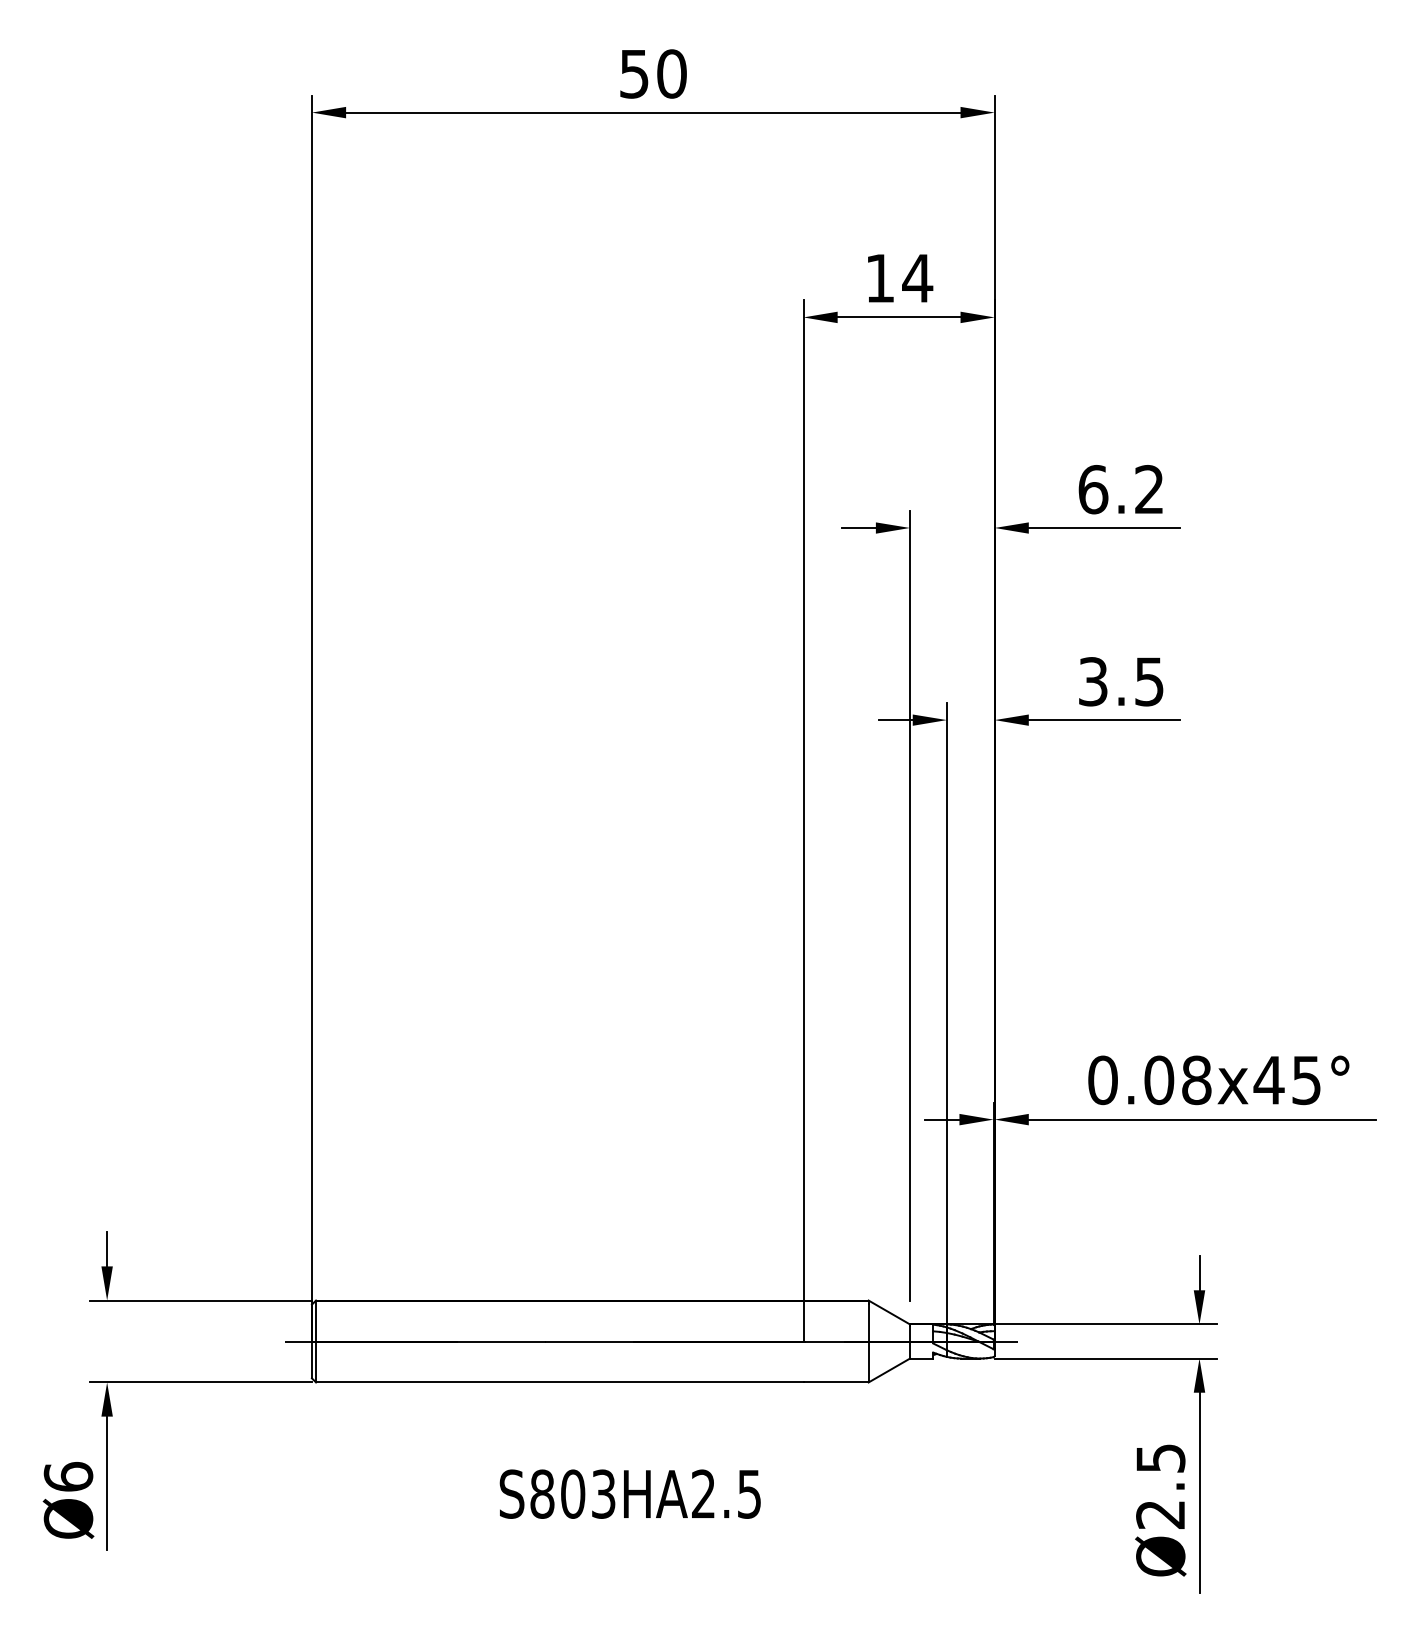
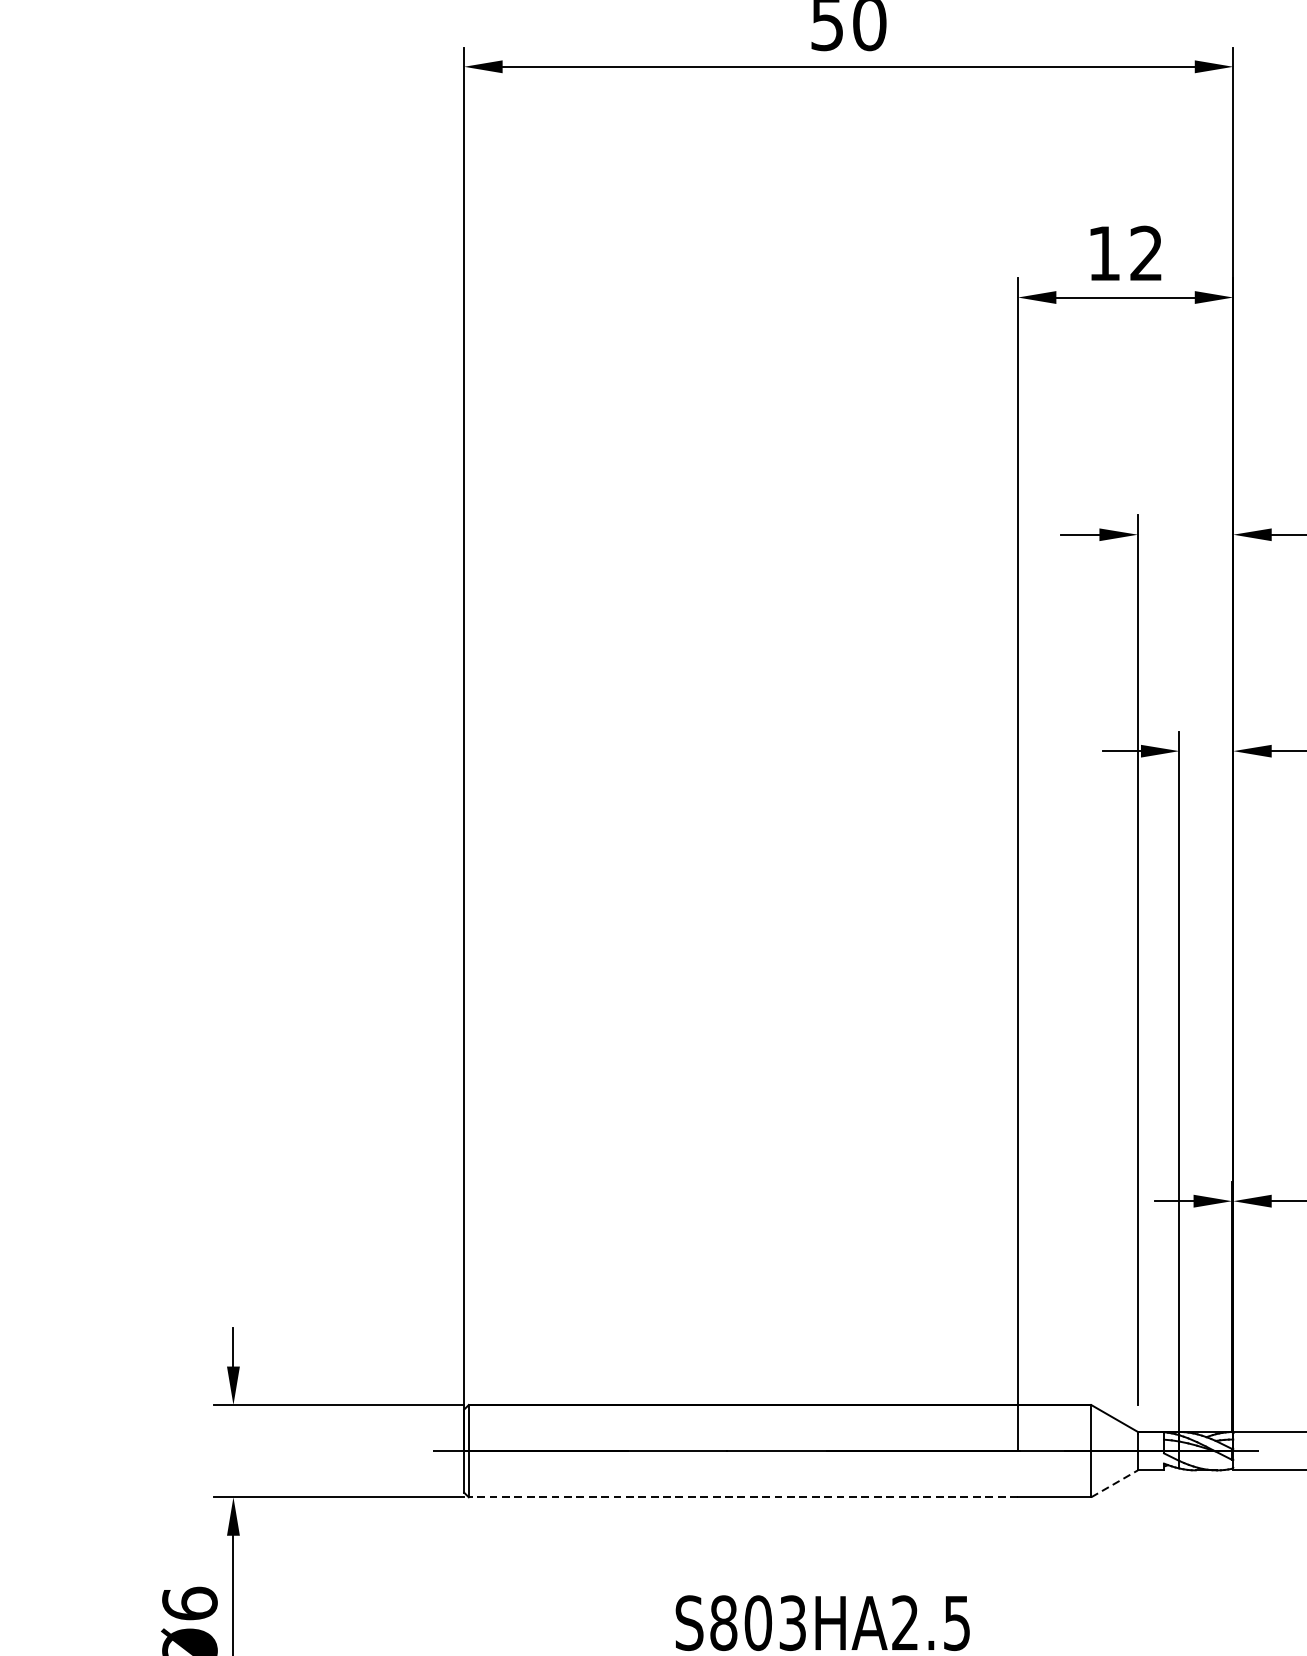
text: (917, 277) -> (1146, 252), 14 -> 12
line: (889, 1370) -> (1114, 1483), solid -> dashed
line: (559, 1382) -> (743, 1497), solid -> dashed

